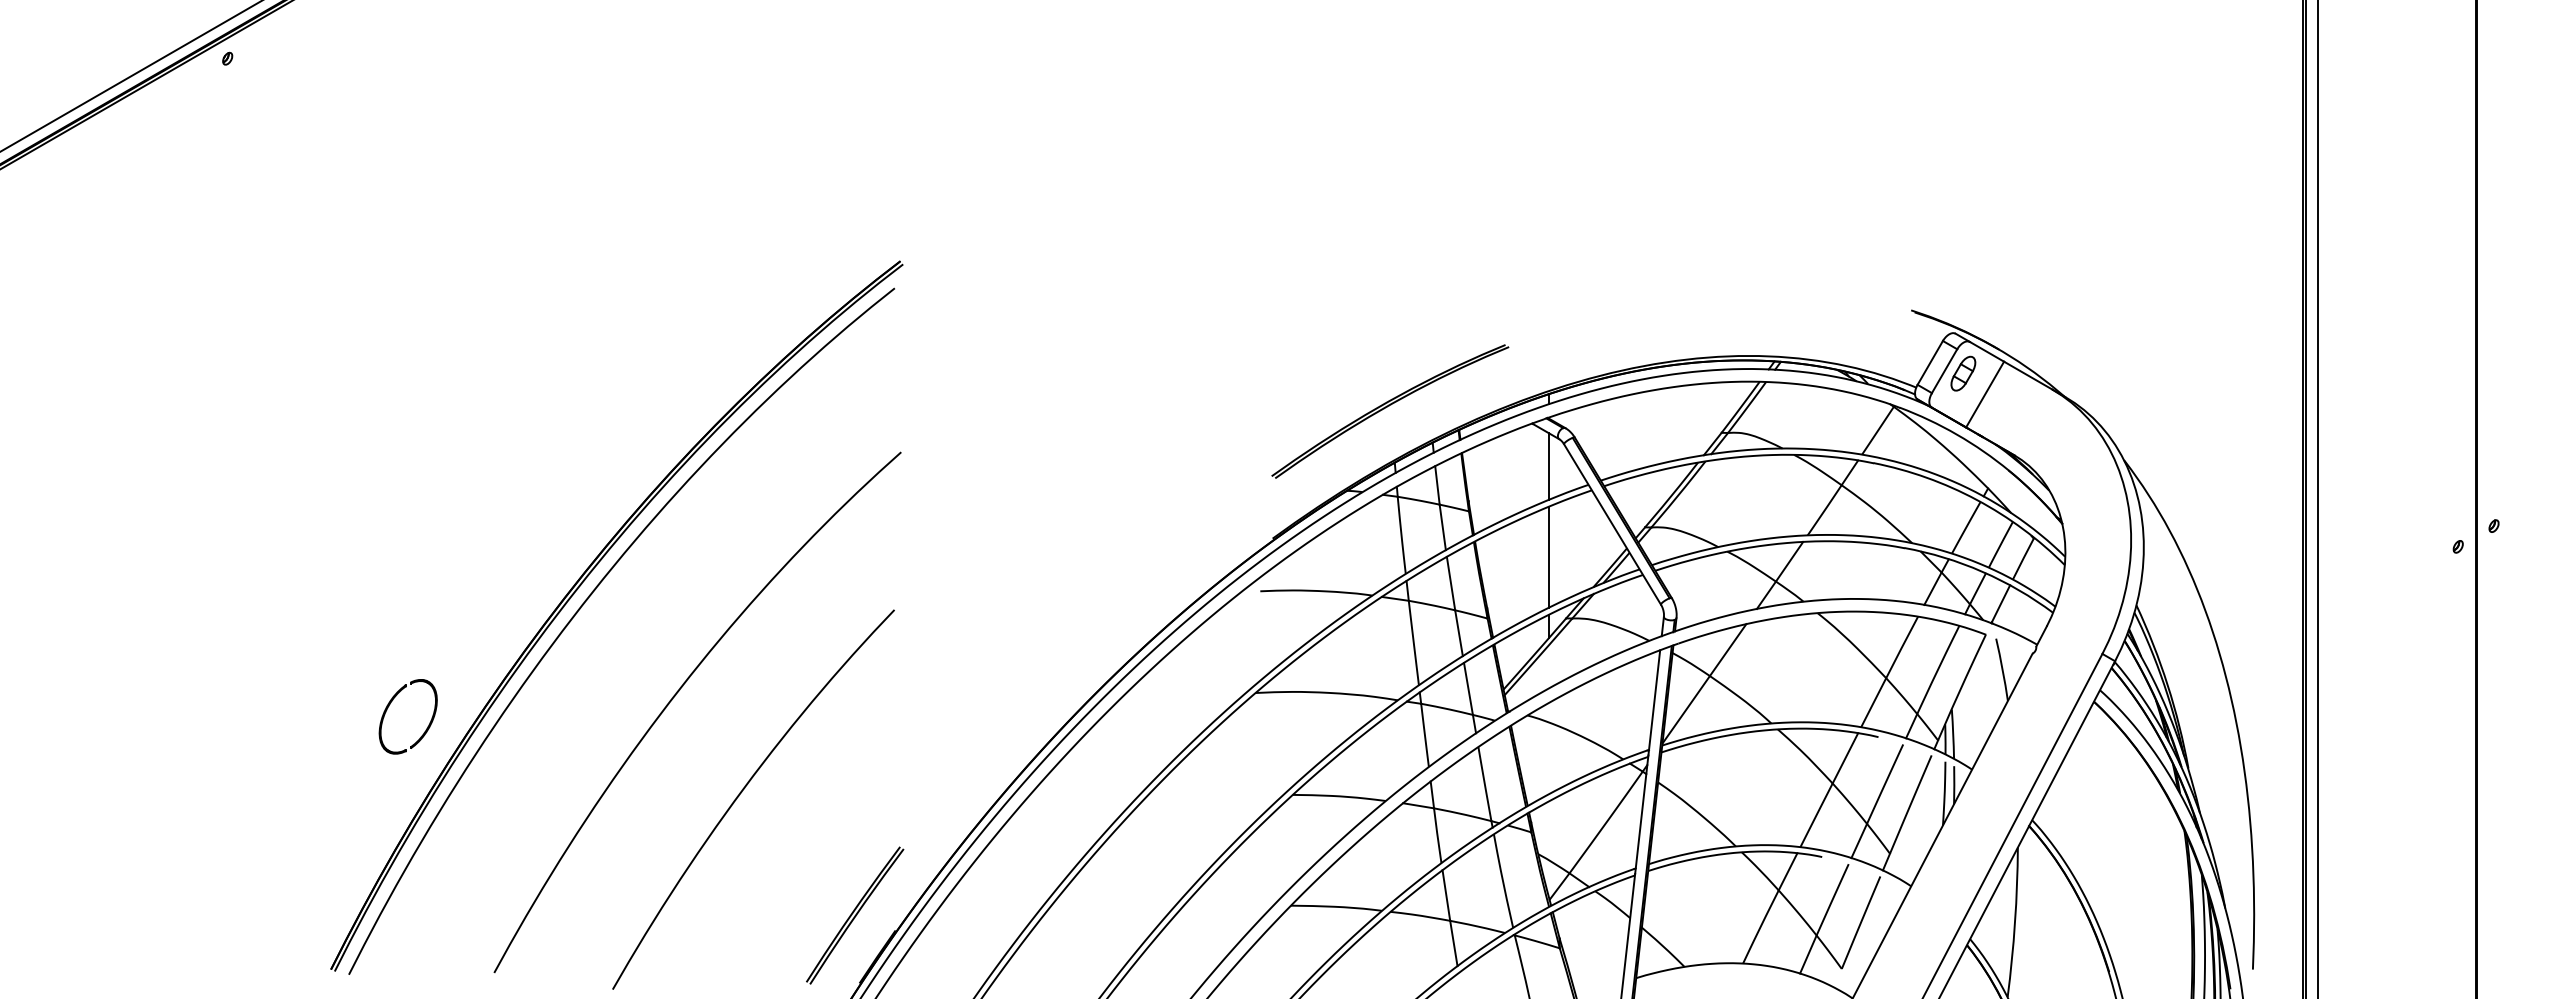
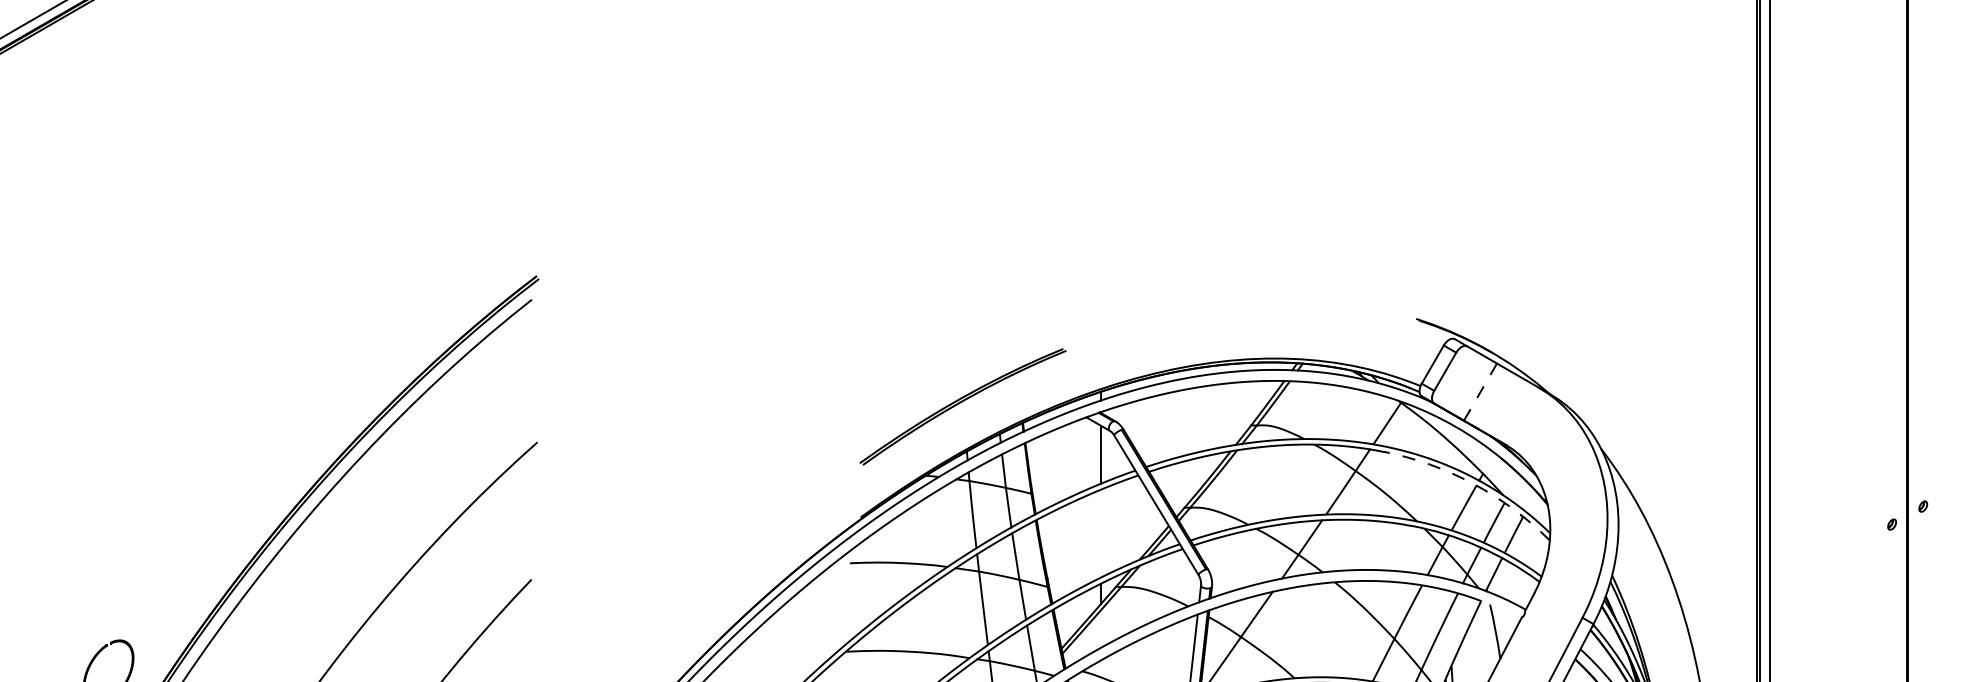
part: (1963, 373) -> (1461, 373), removed
line: (1985, 394) -> (1480, 392), solid -> dashed
arc: (1976, 499) -> (1472, 483), solid -> dashed
line: (1548, 556) -> (1100, 533), removed

